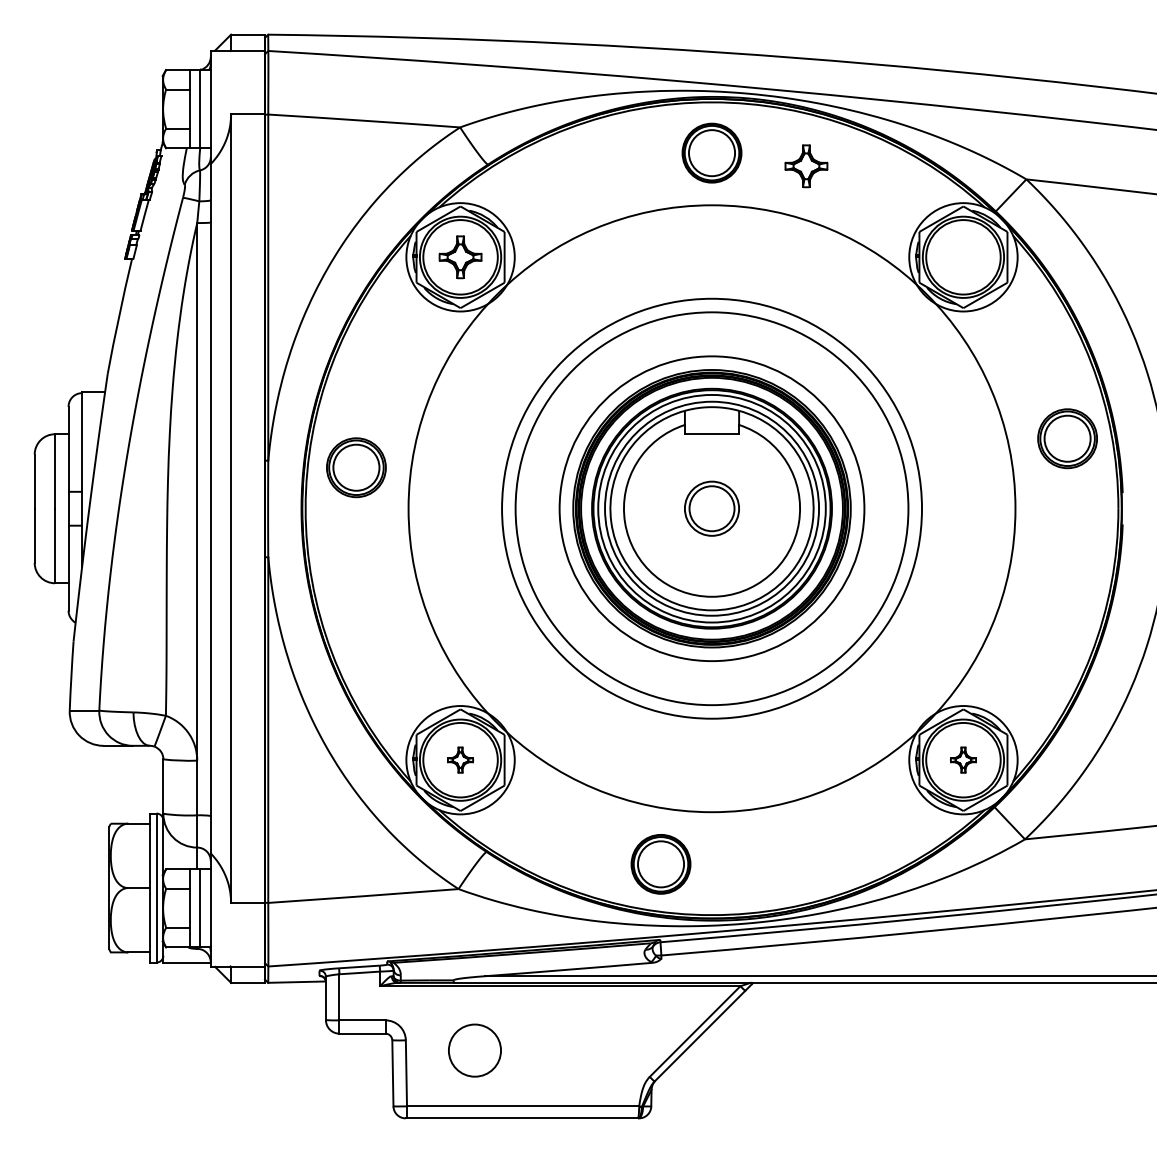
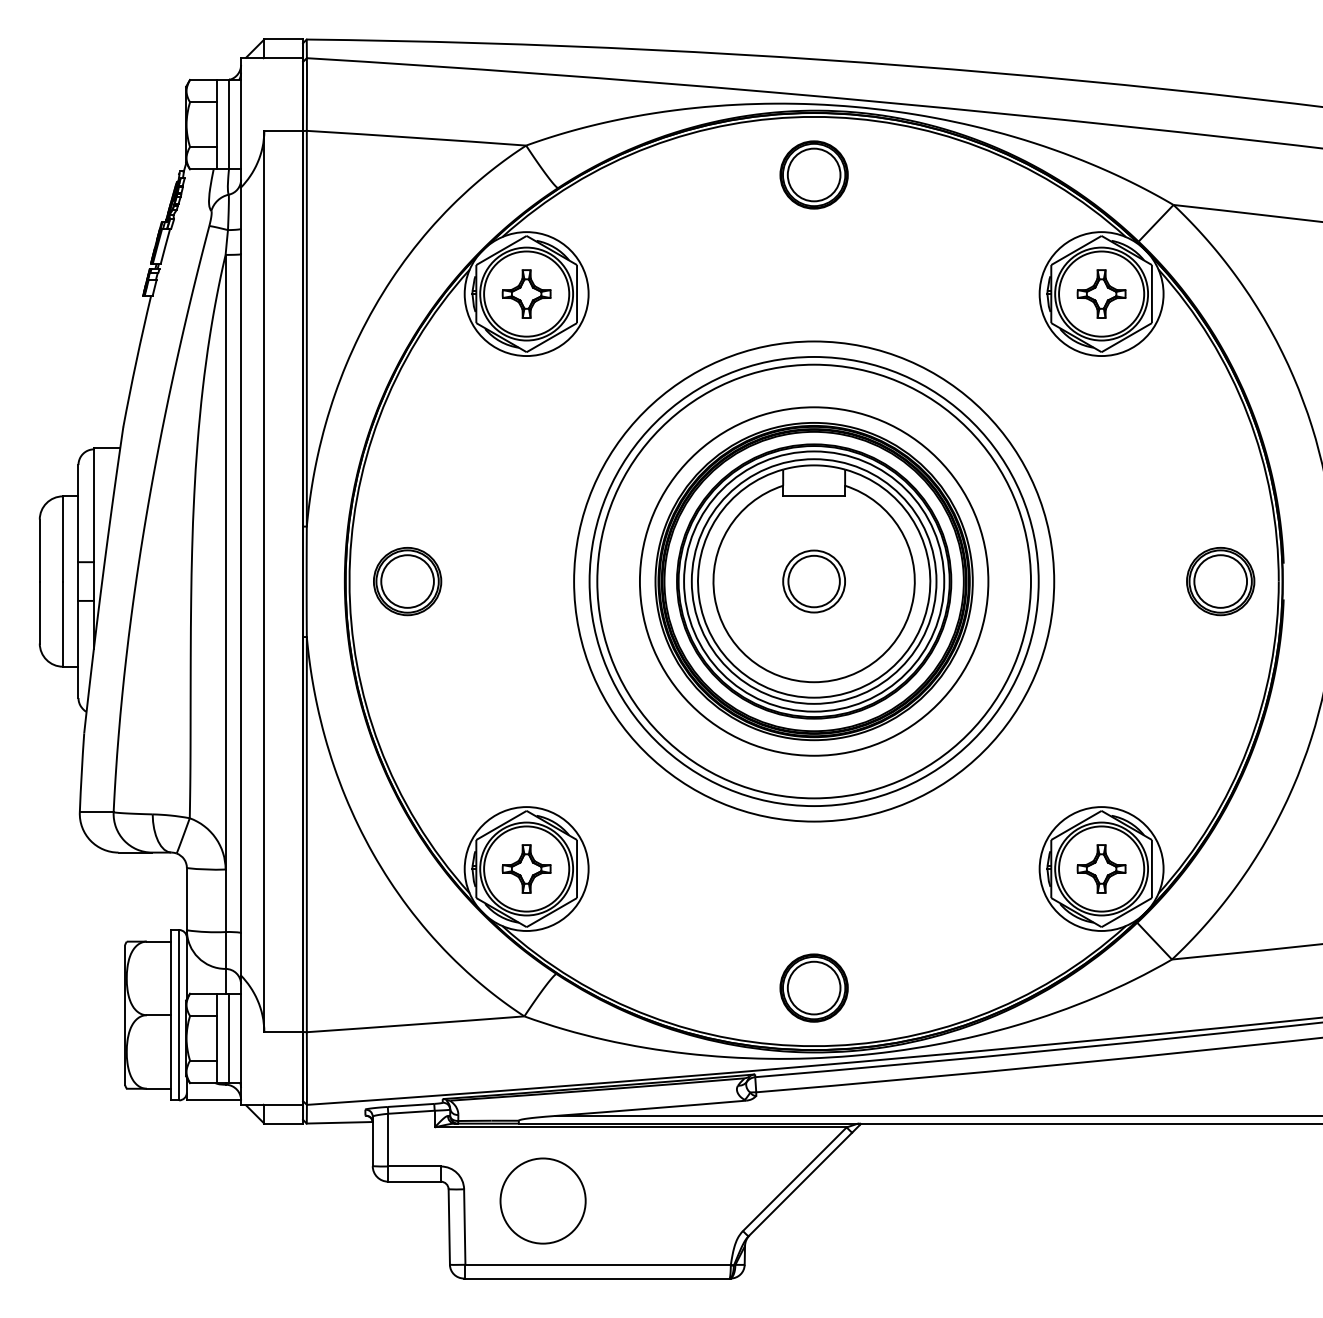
part: (806, 166) -> (1101, 294), moved
part: (1067, 438) -> (1220, 581), moved
part: (356, 467) -> (407, 581), moved
circle: (711, 508) -> (813, 581), size x0.62
part: (460, 759) -> (526, 868), size x1.67
part: (963, 759) -> (1101, 868), size x1.67
part: (660, 864) -> (813, 988), moved
circle: (474, 1050) -> (542, 1200), size x1.43

